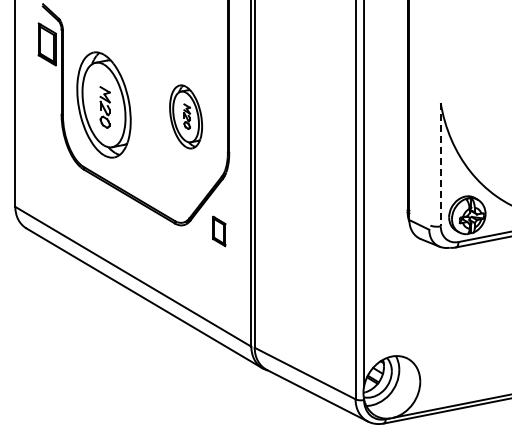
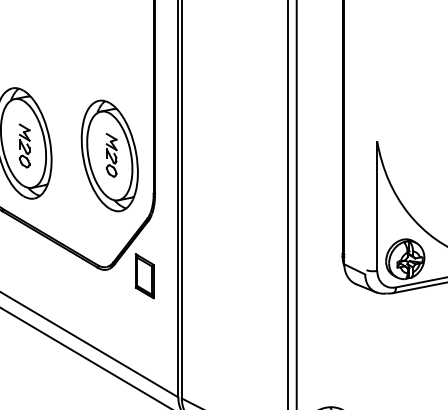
part: (185, 116) -> (109, 155), size x1.67
line: (440, 165) -> (377, 206), dashed -> solid
part: (218, 231) -> (143, 276), size x1.43

